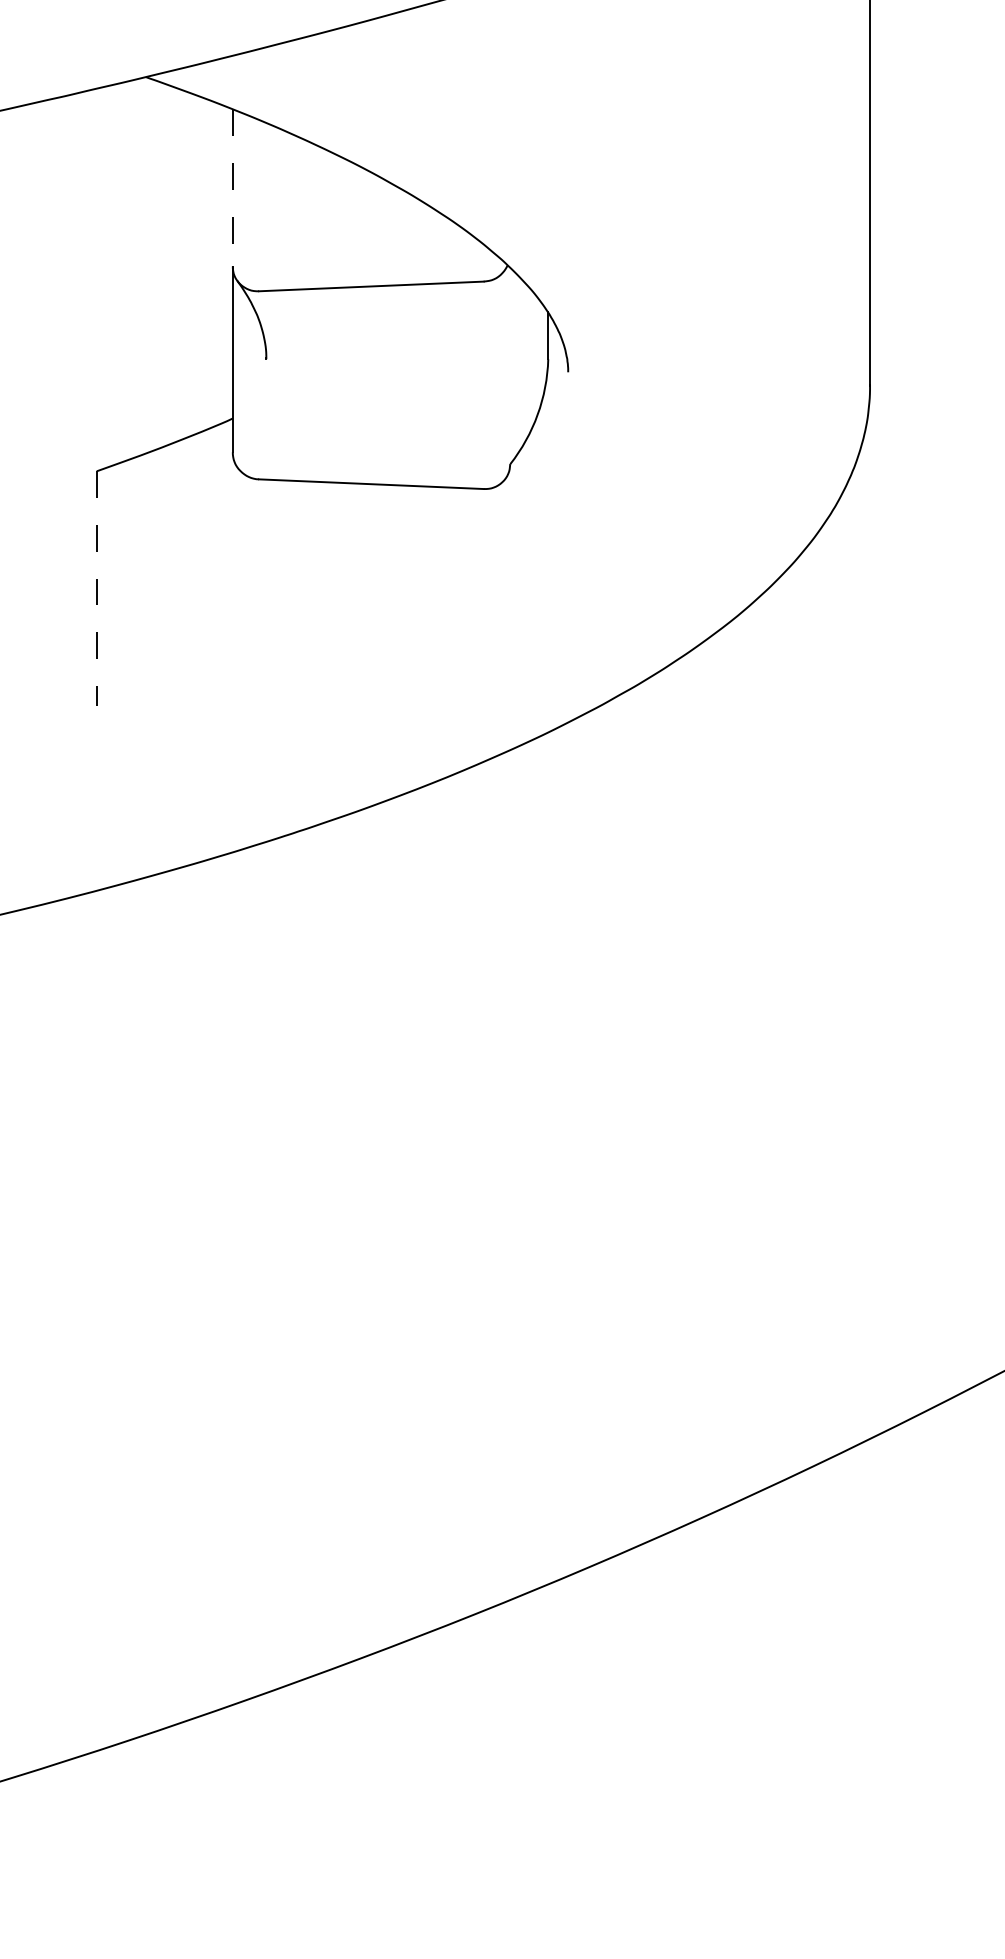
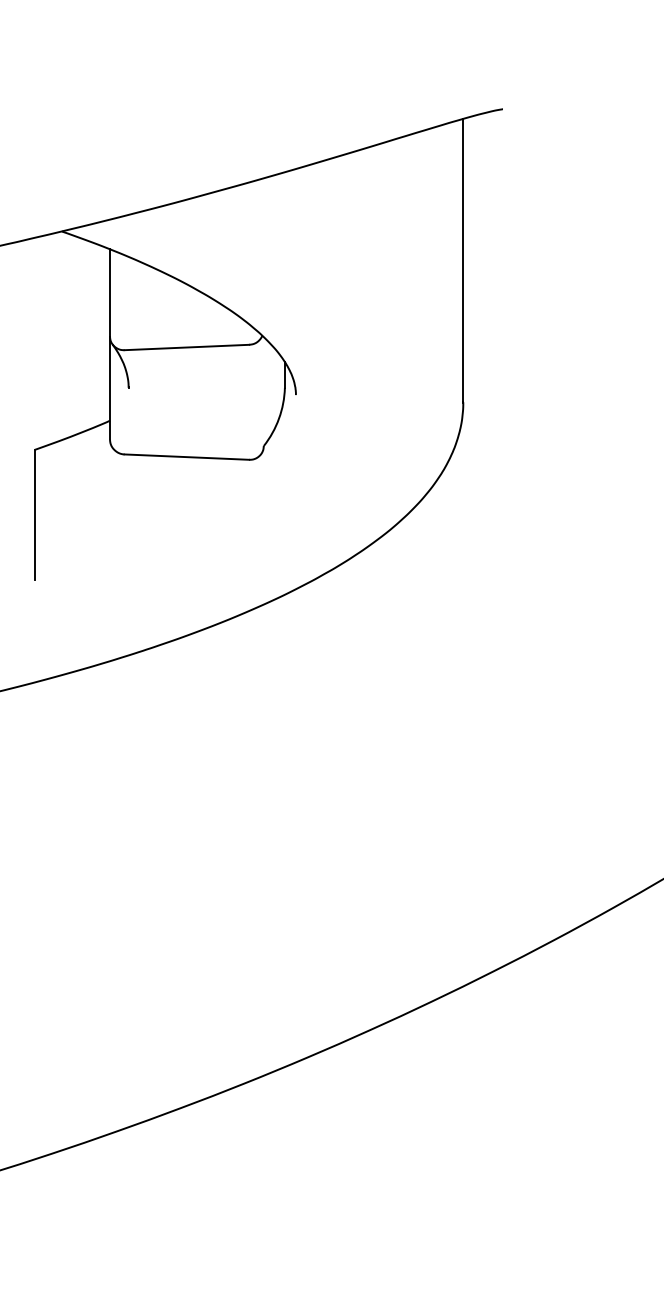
line: (233, 187) -> (110, 292), dashed -> solid
line: (96, 587) -> (34, 514), dashed -> solid

